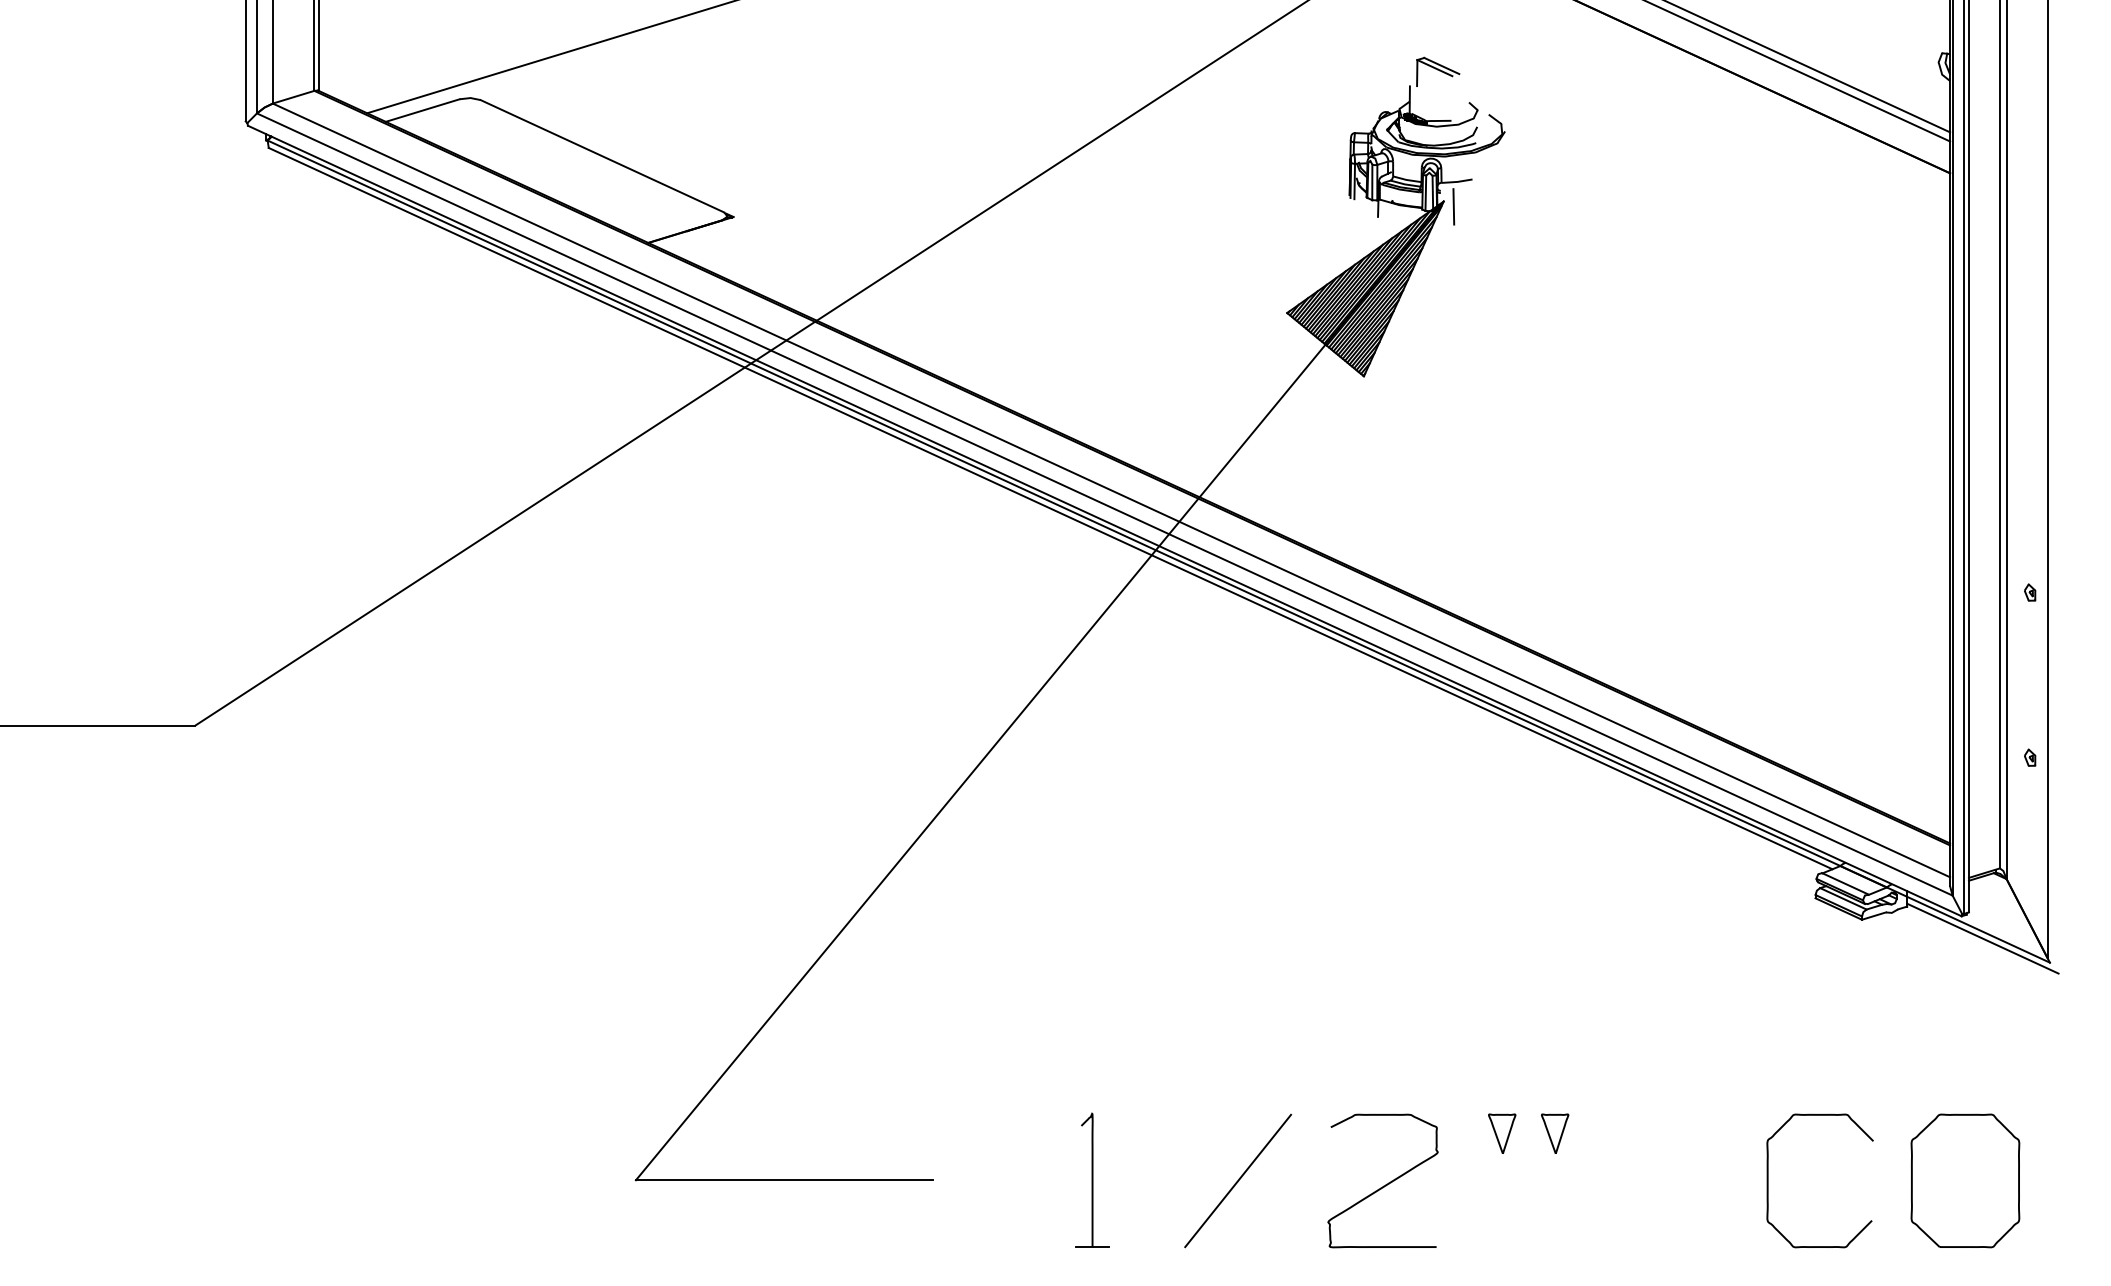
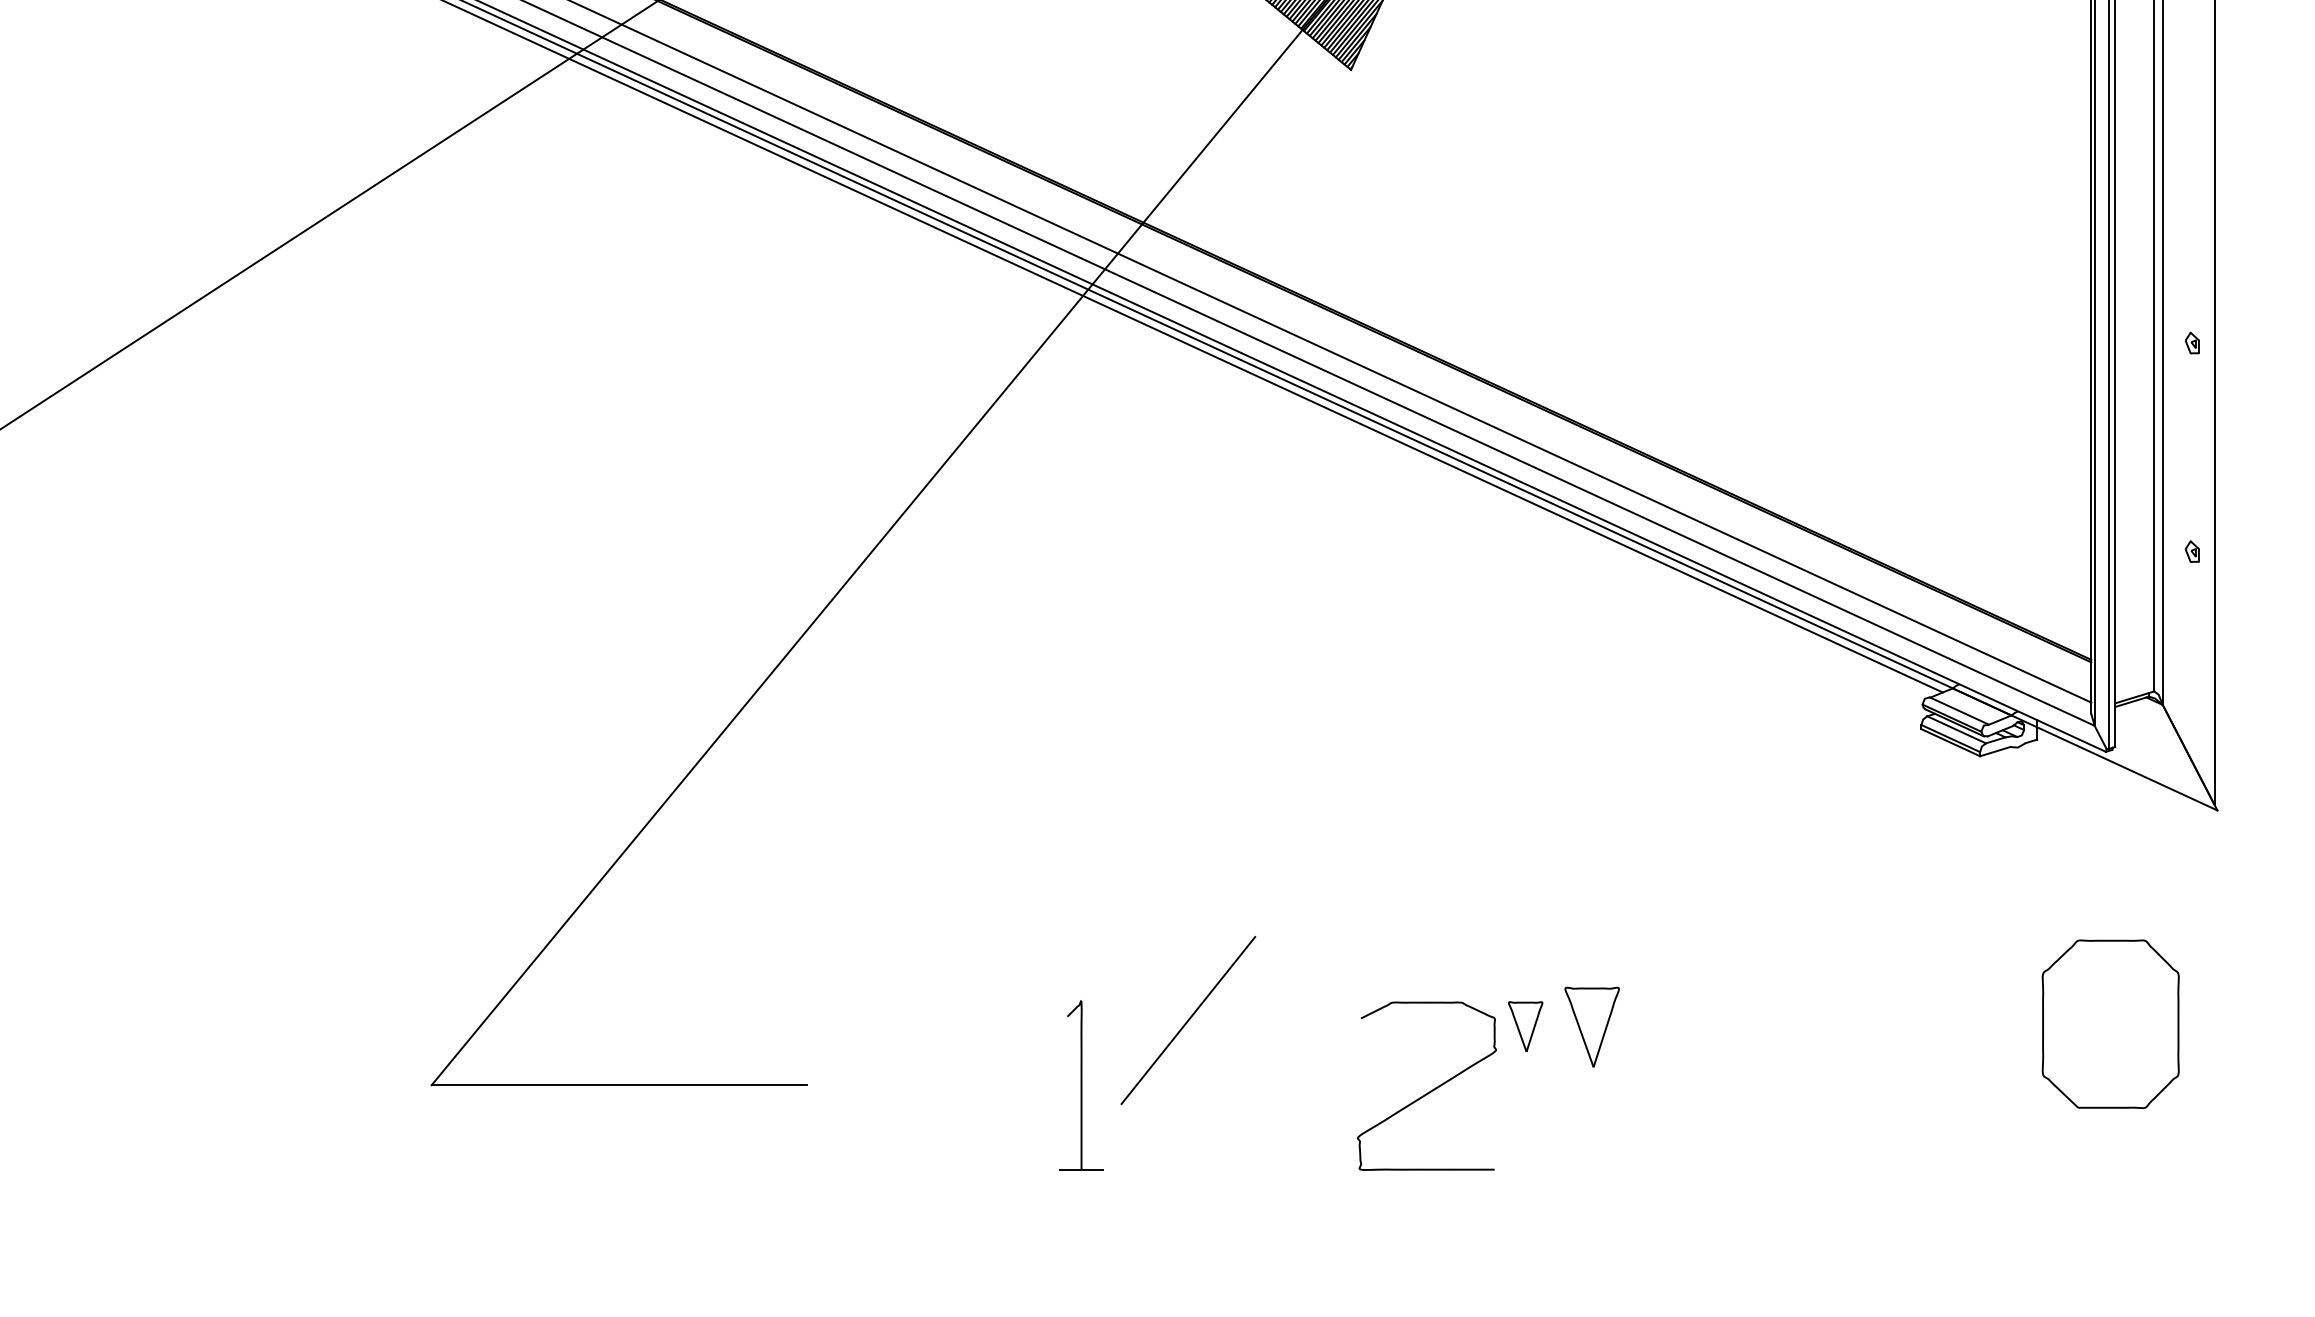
line: (1982, 938) -> (2132, 779), removed
part: (1555, 1133) -> (1592, 1026), size x1.6
part: (1092, 1179) -> (1081, 1084), moved
line: (1238, 1180) -> (1188, 1019), moved
curve: (1768, 1180) -> (1862, 1085), removed
part: (1965, 1180) -> (2110, 1023), moved
curve: (1385, 1184) -> (1430, 1090), moved

